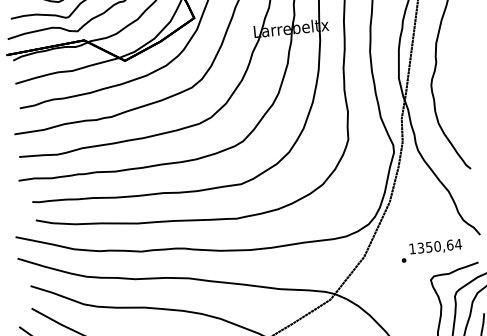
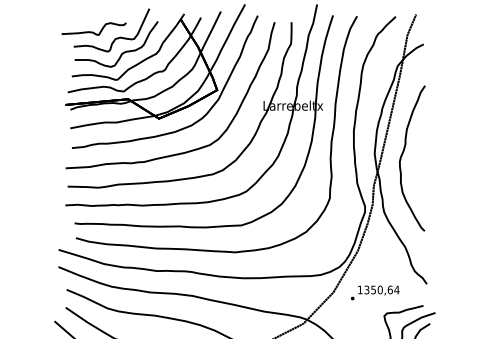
text: (430, 250) -> (374, 292), moved

